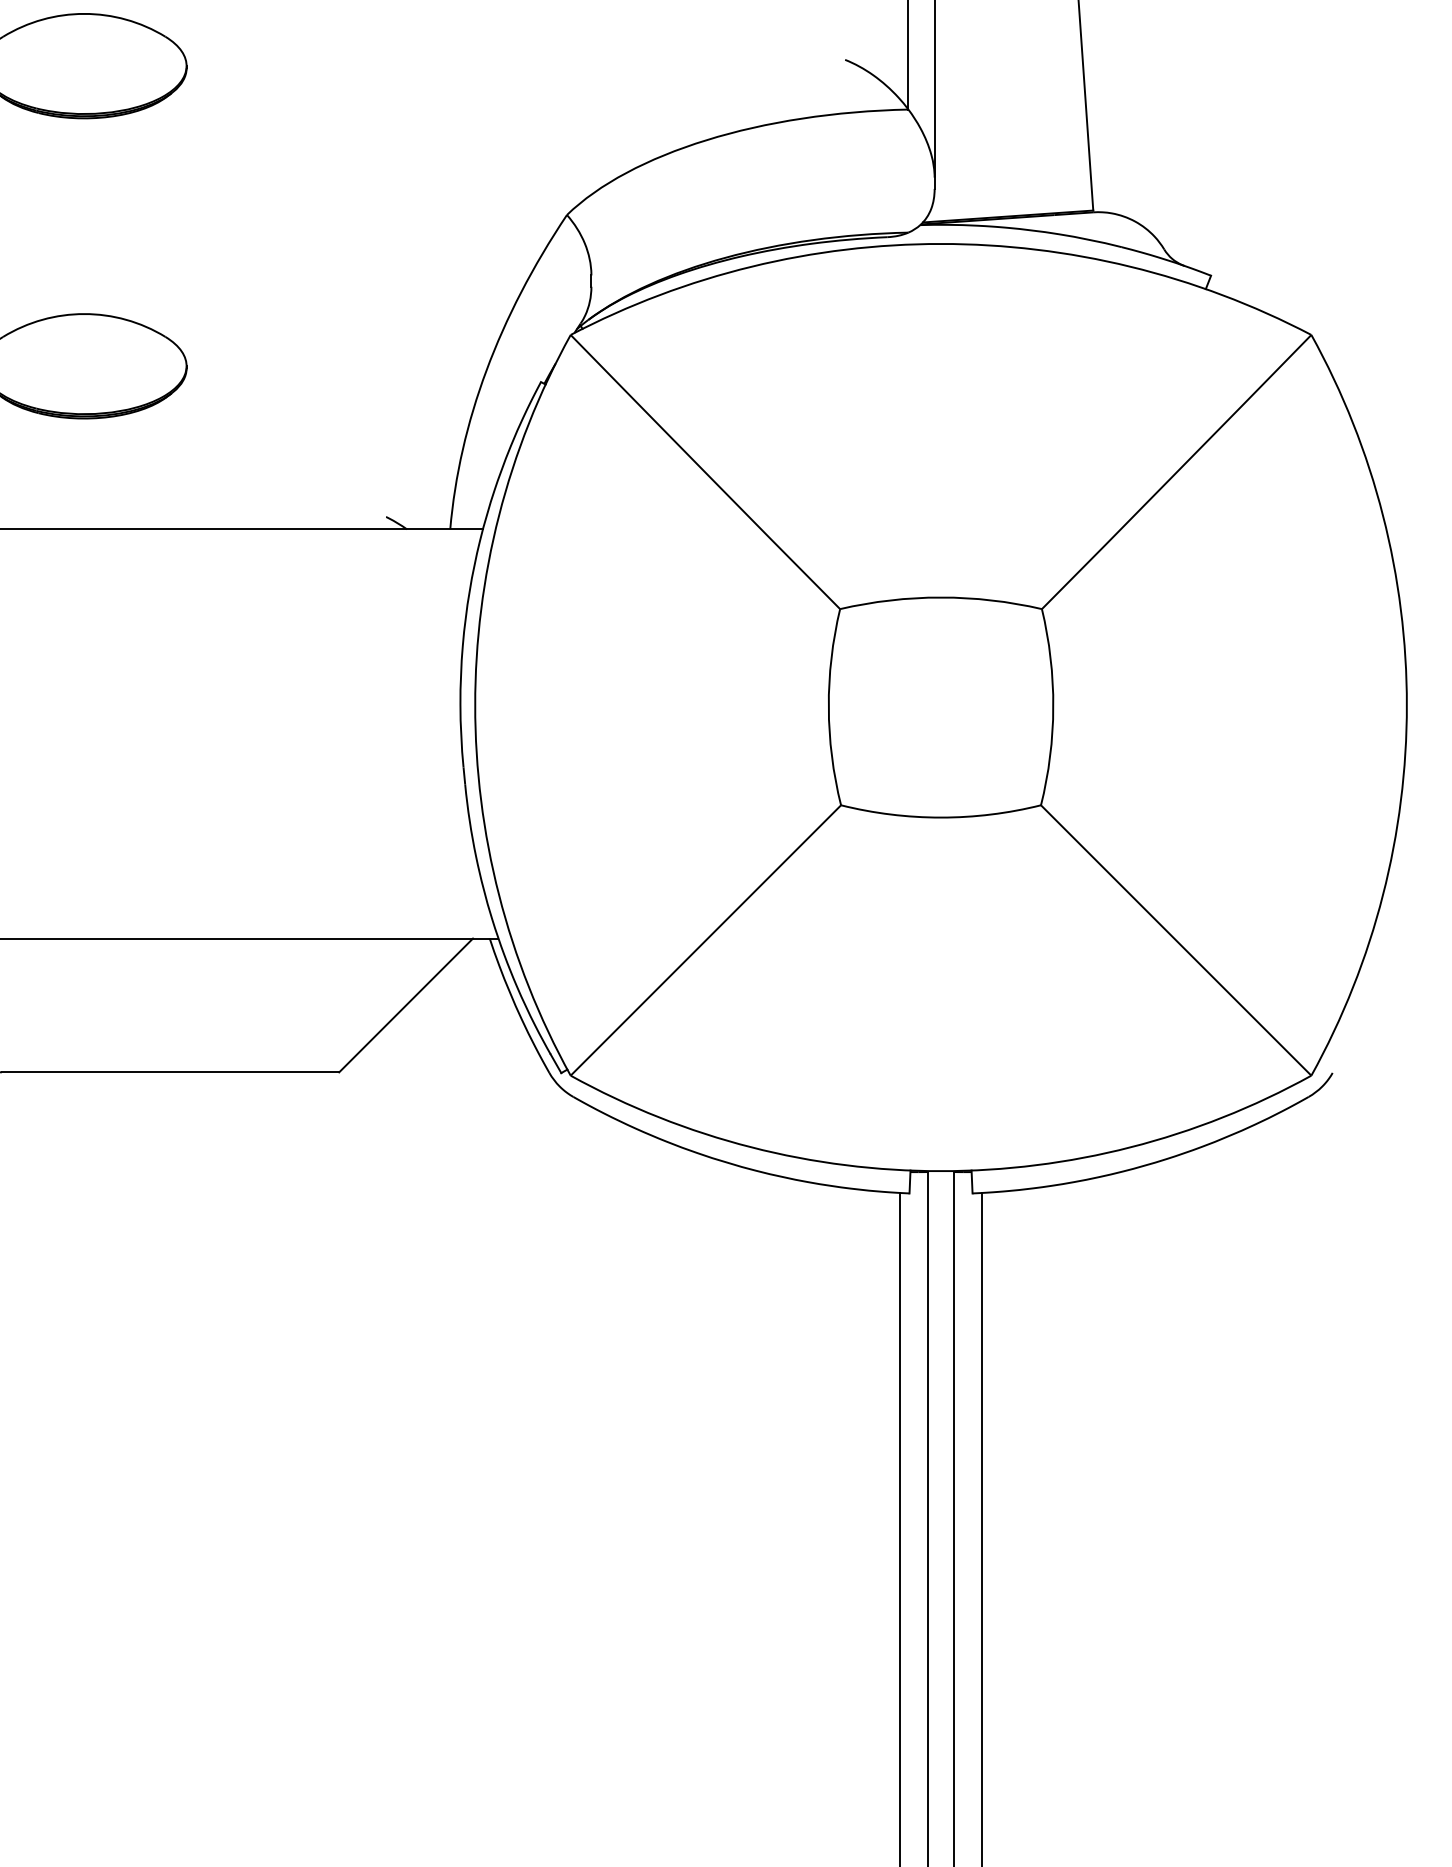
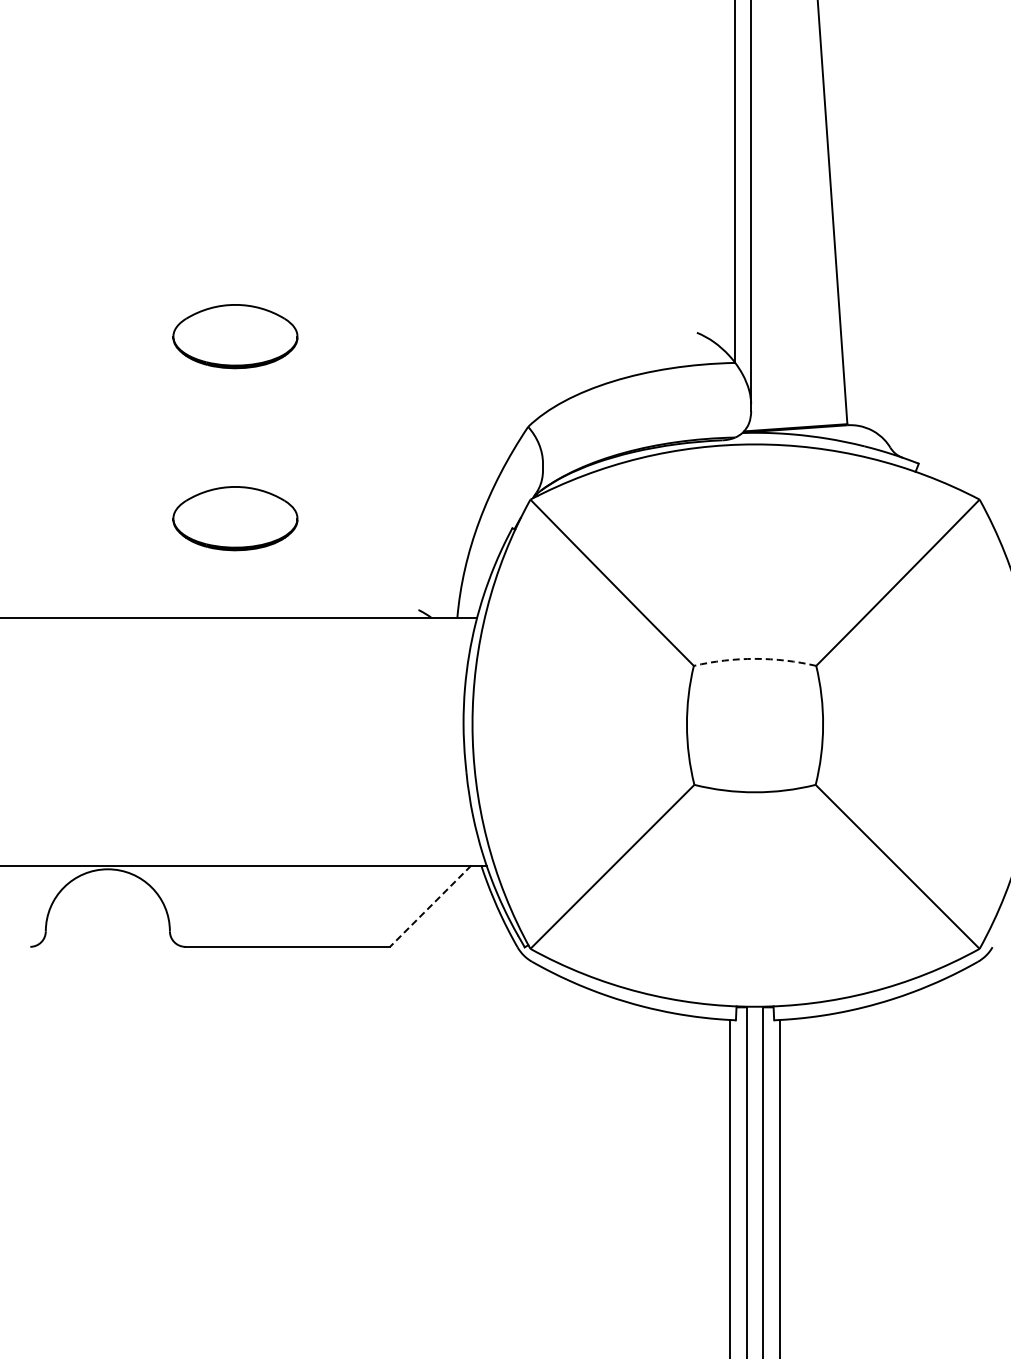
arc: (941, 596) -> (755, 658), solid -> dashed
line: (405, 1005) -> (430, 906), solid -> dashed

